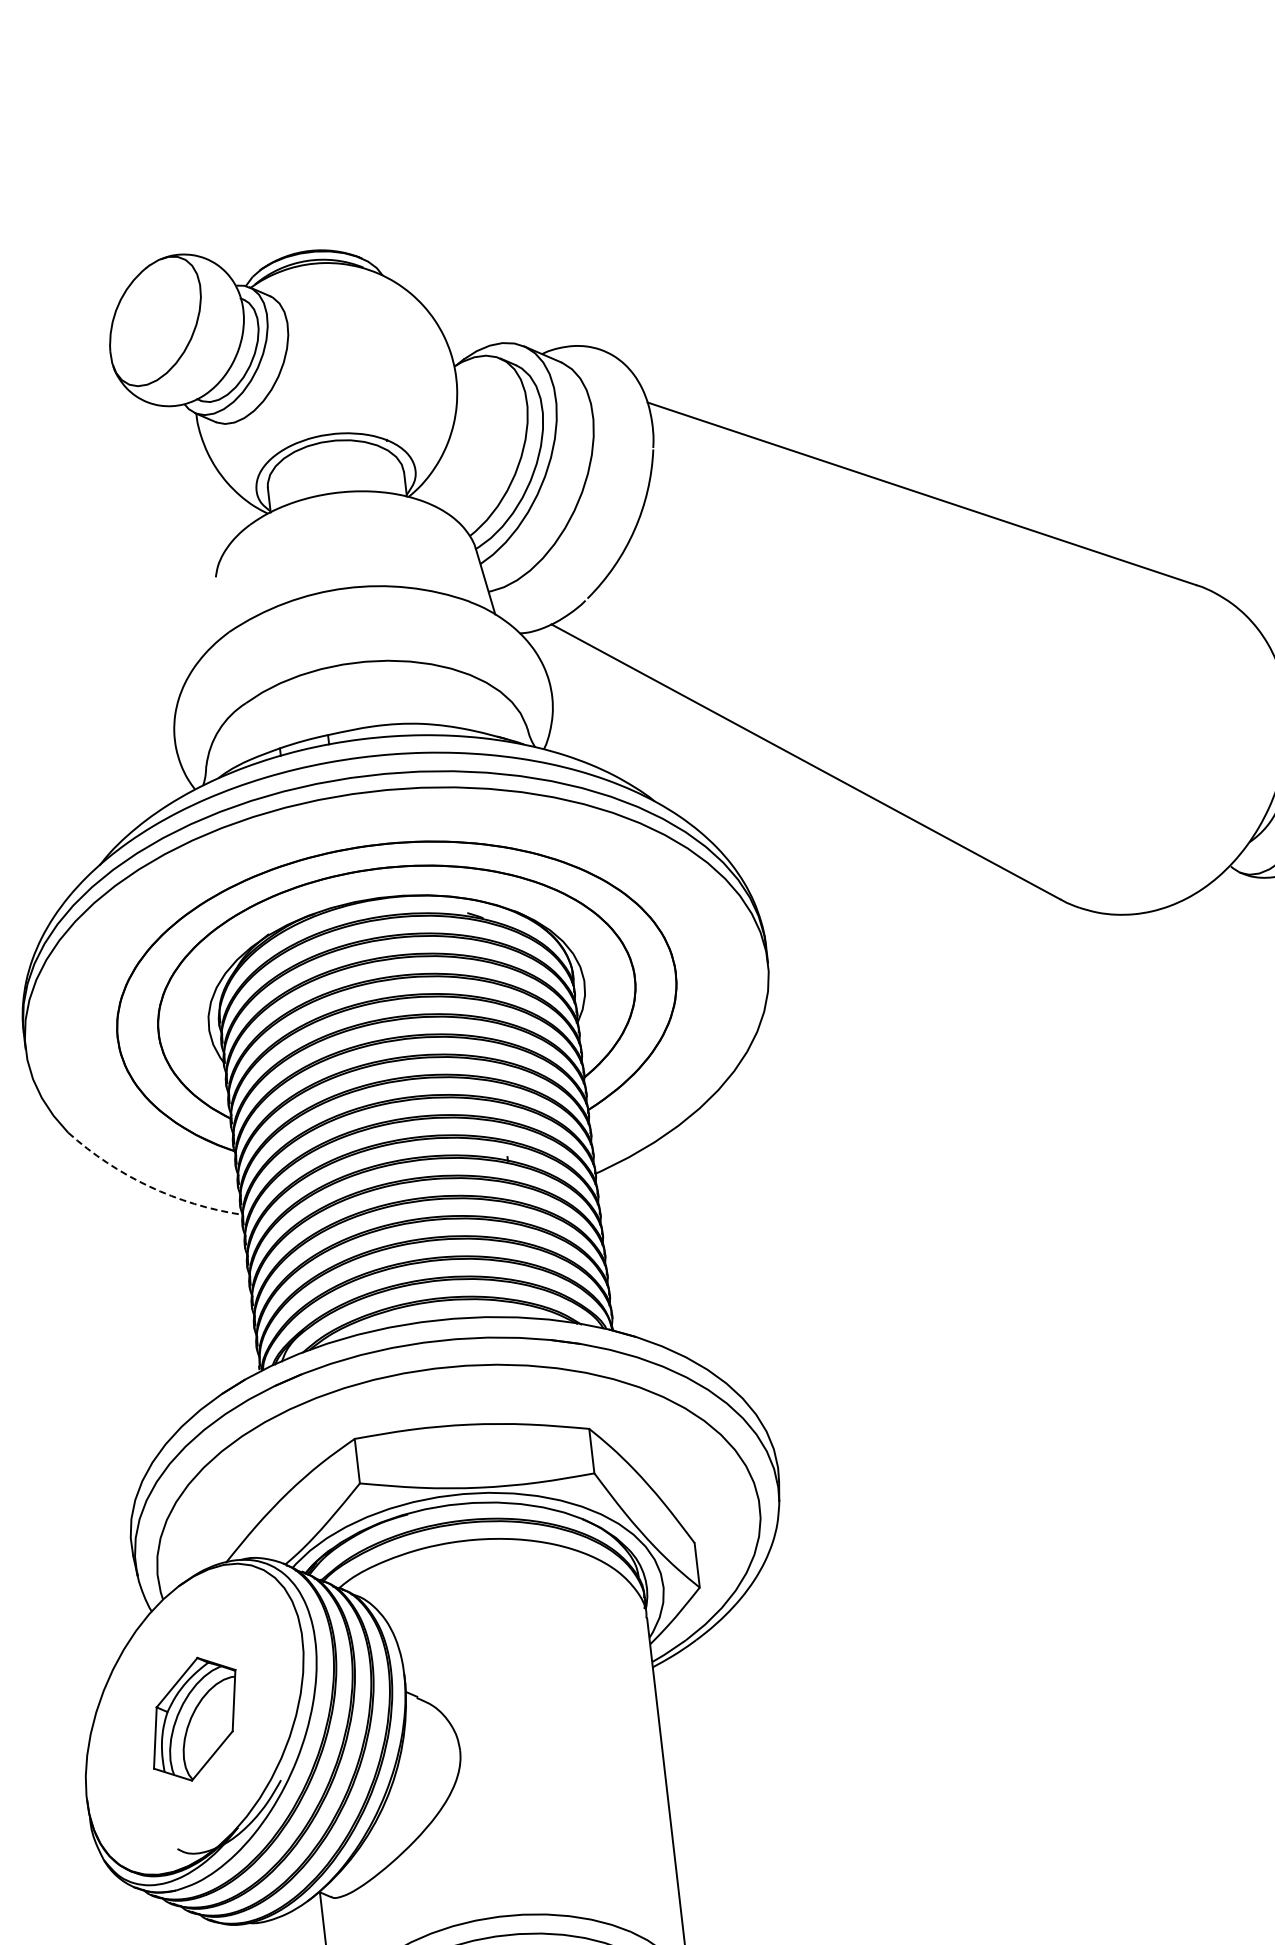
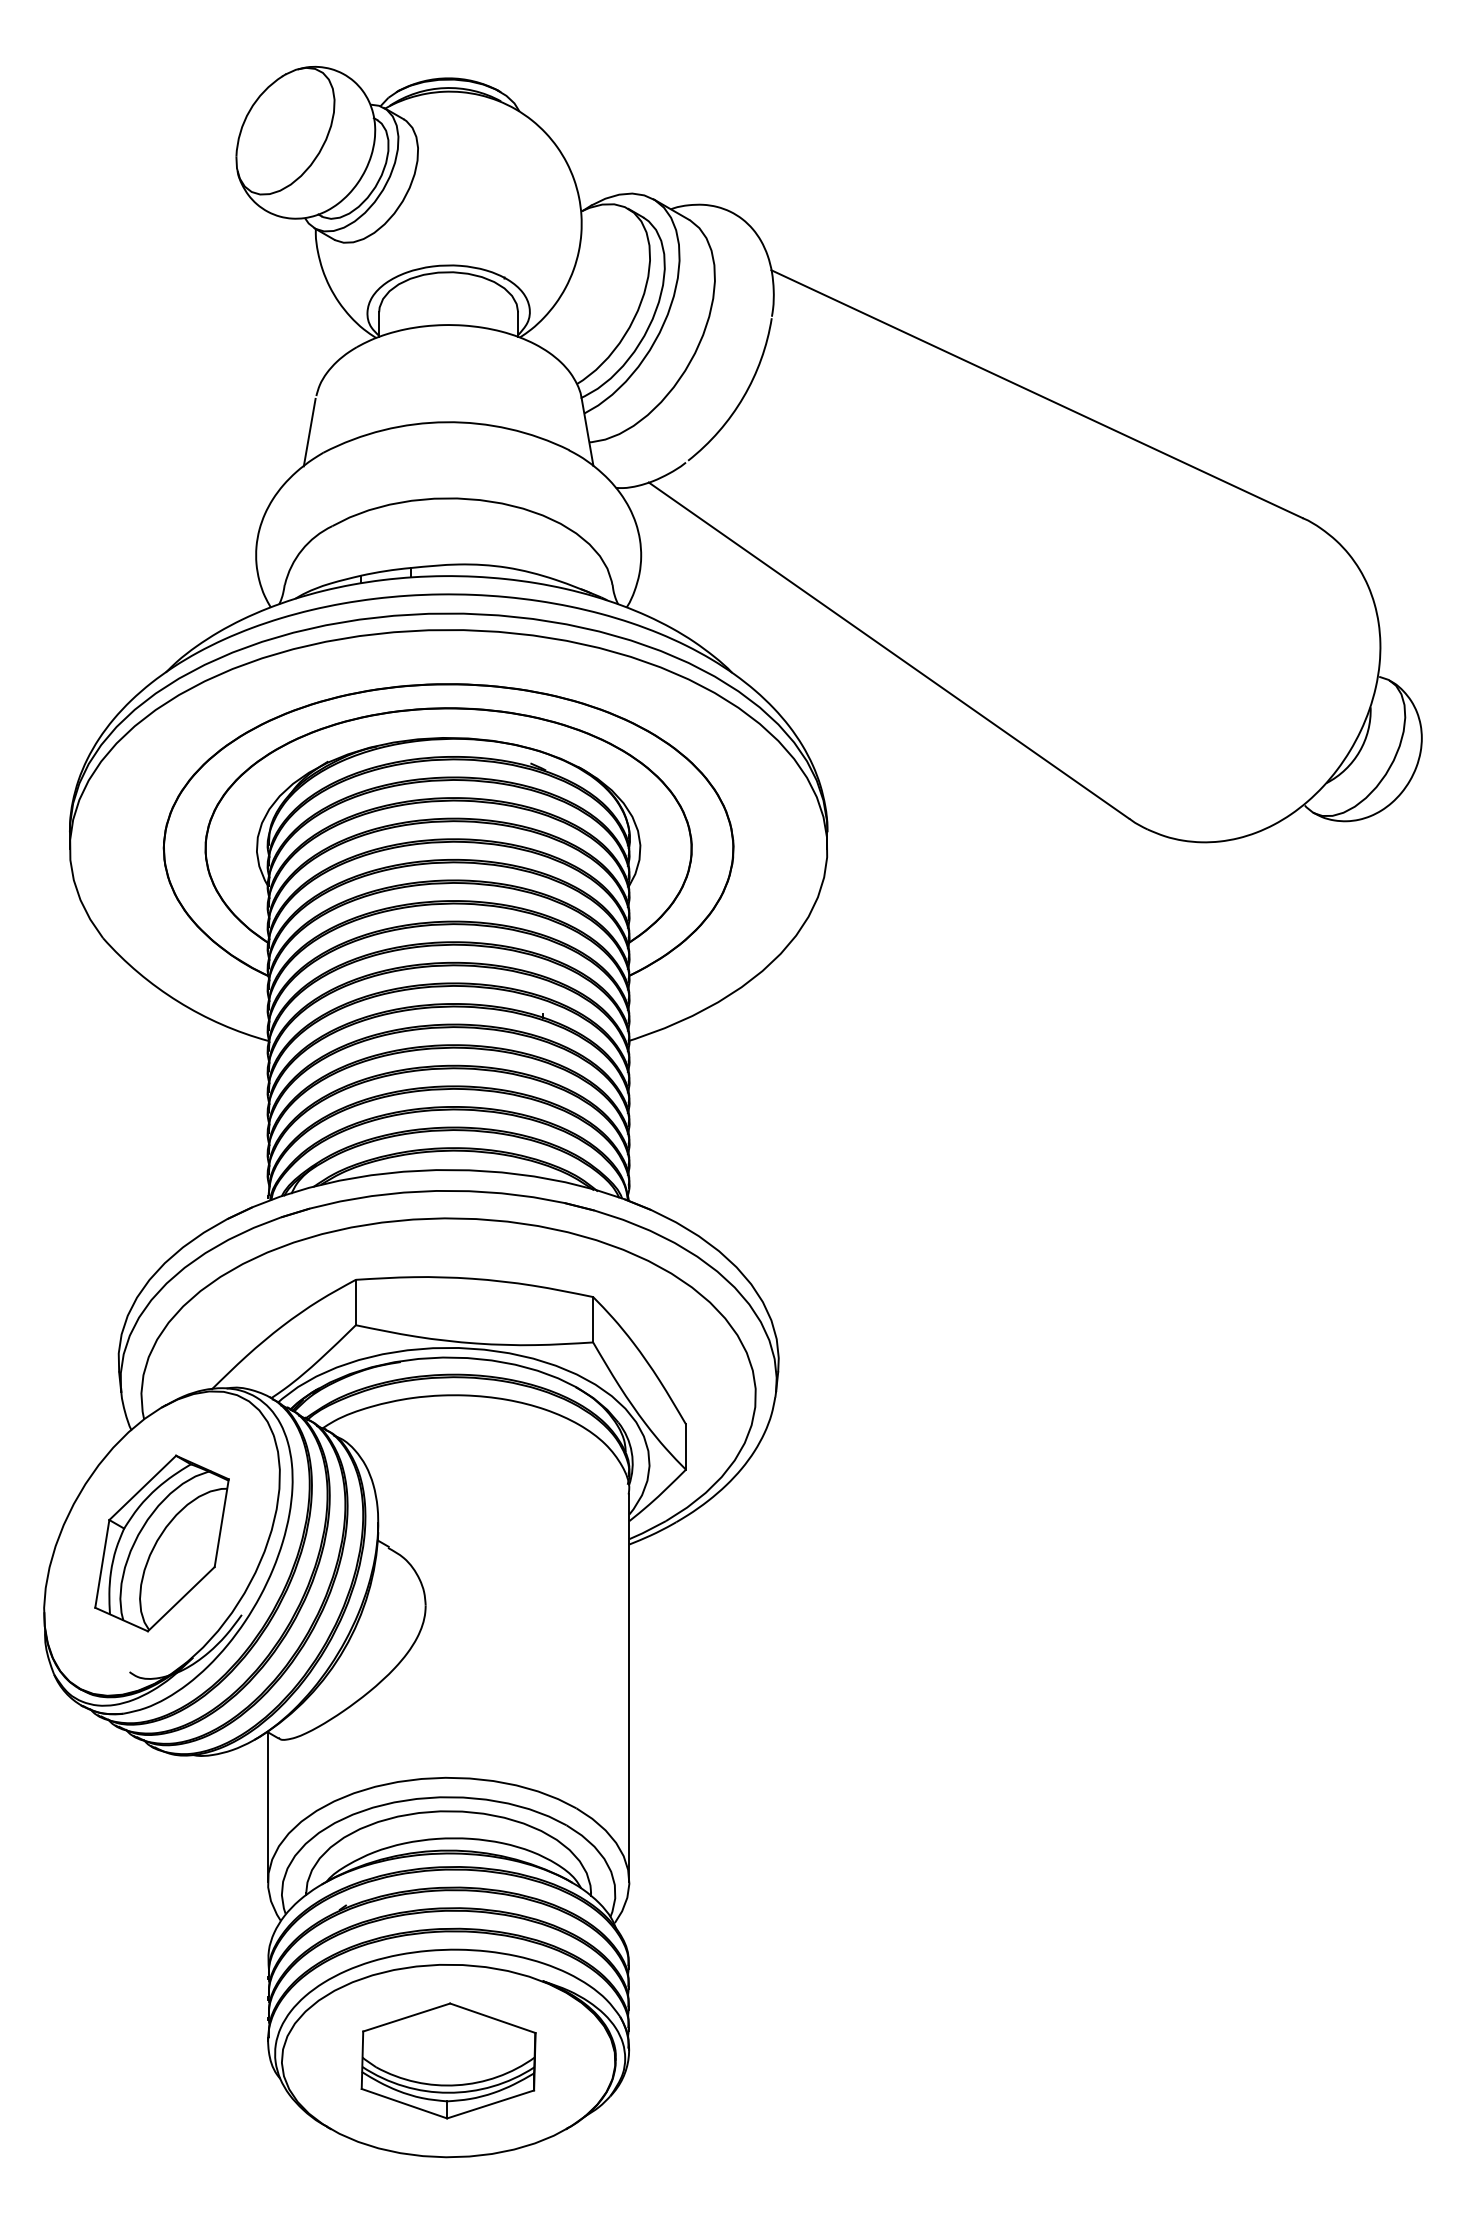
line: (213, 613) -> (309, 432), added
arc: (149, 1186) -> (178, 1001), dashed -> solid
part: (194, 1719) -> (161, 1543), size x1.43

